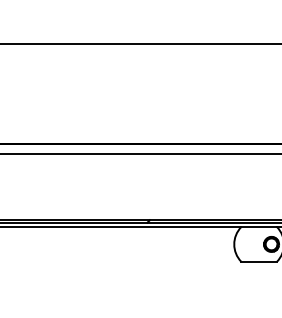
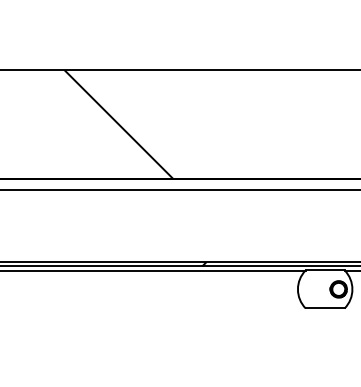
hatch: (70, 93) -> (118, 124), added

